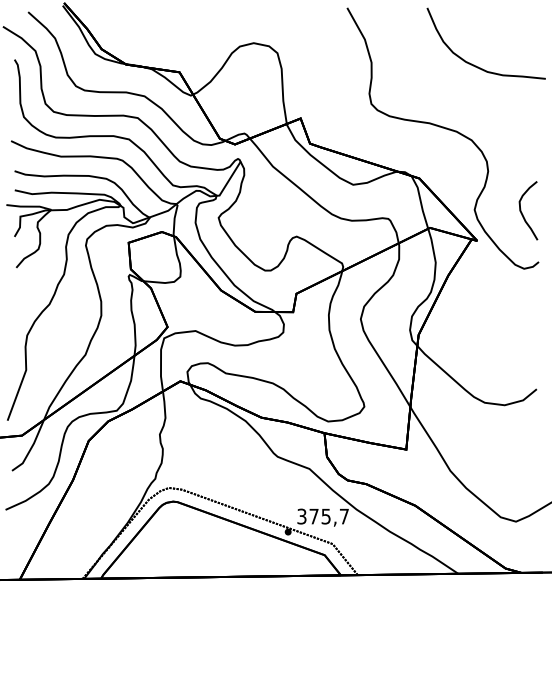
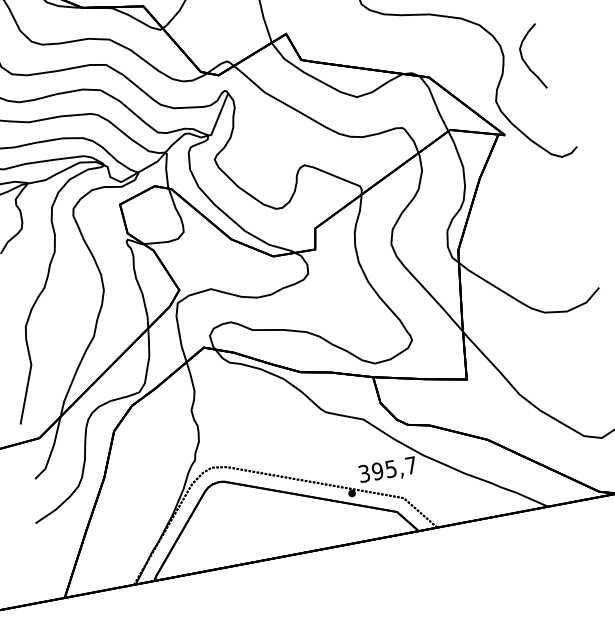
curve: (522, 212) -> (525, 60), moved
text: (313, 516) -> (377, 471), 375,7 -> 395,7

